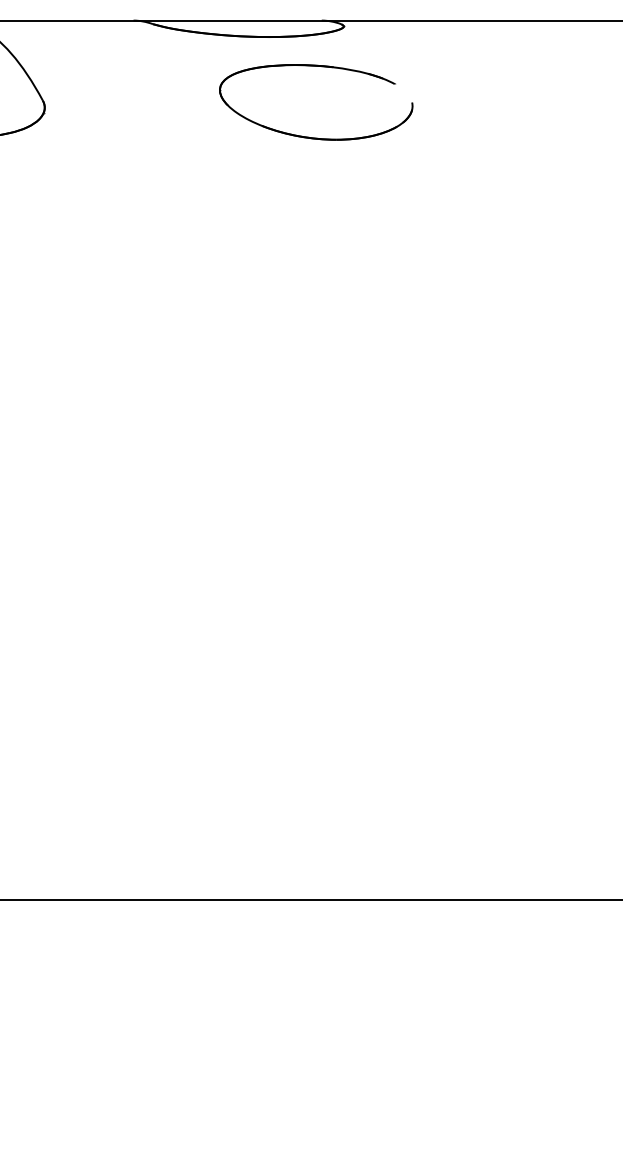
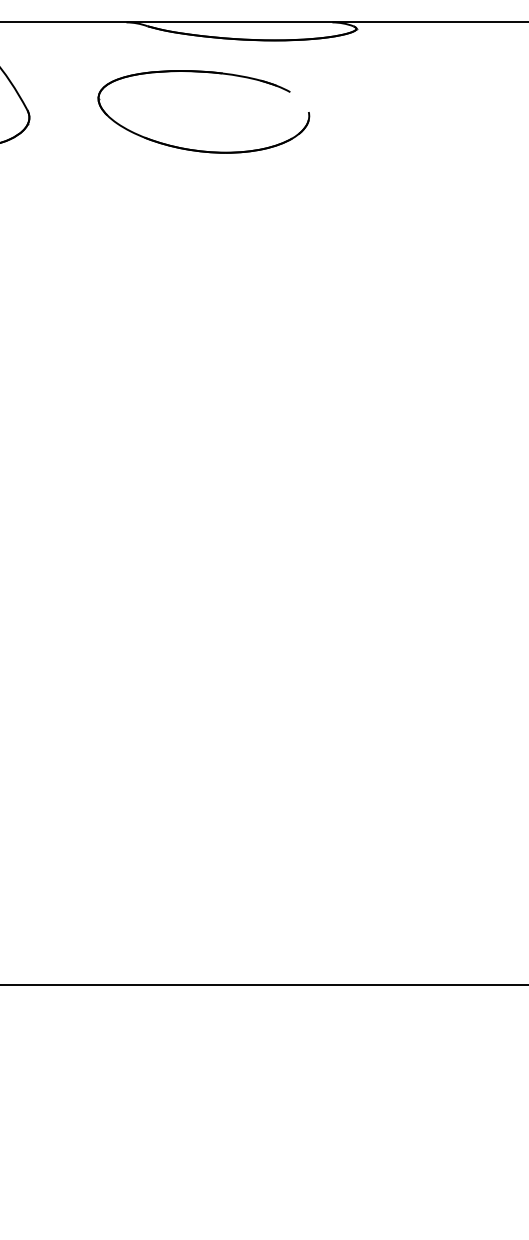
part: (308, 136) -> (195, 149), moved

